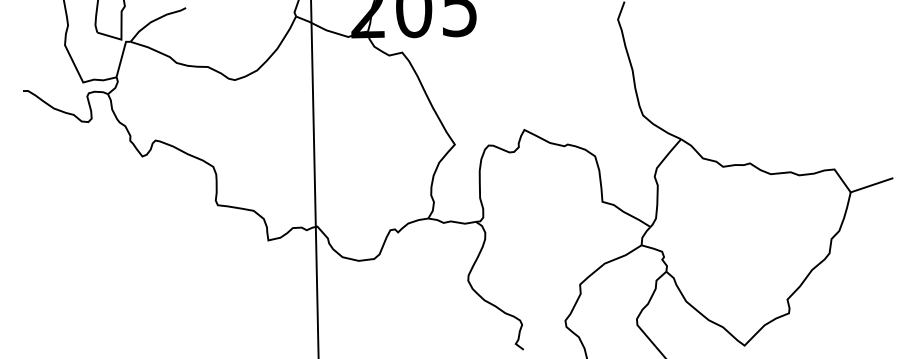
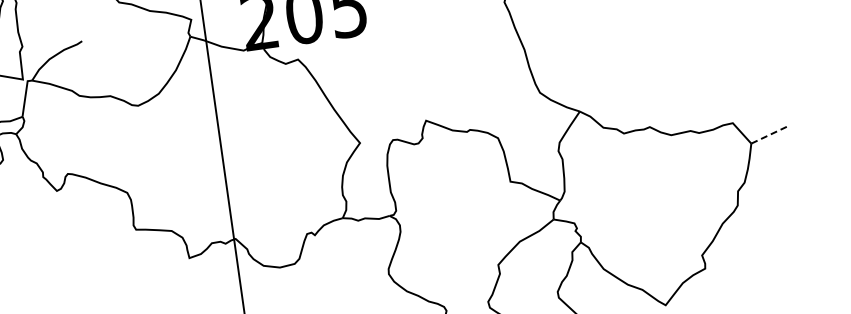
line: (871, 185) -> (770, 134), solid -> dashed

